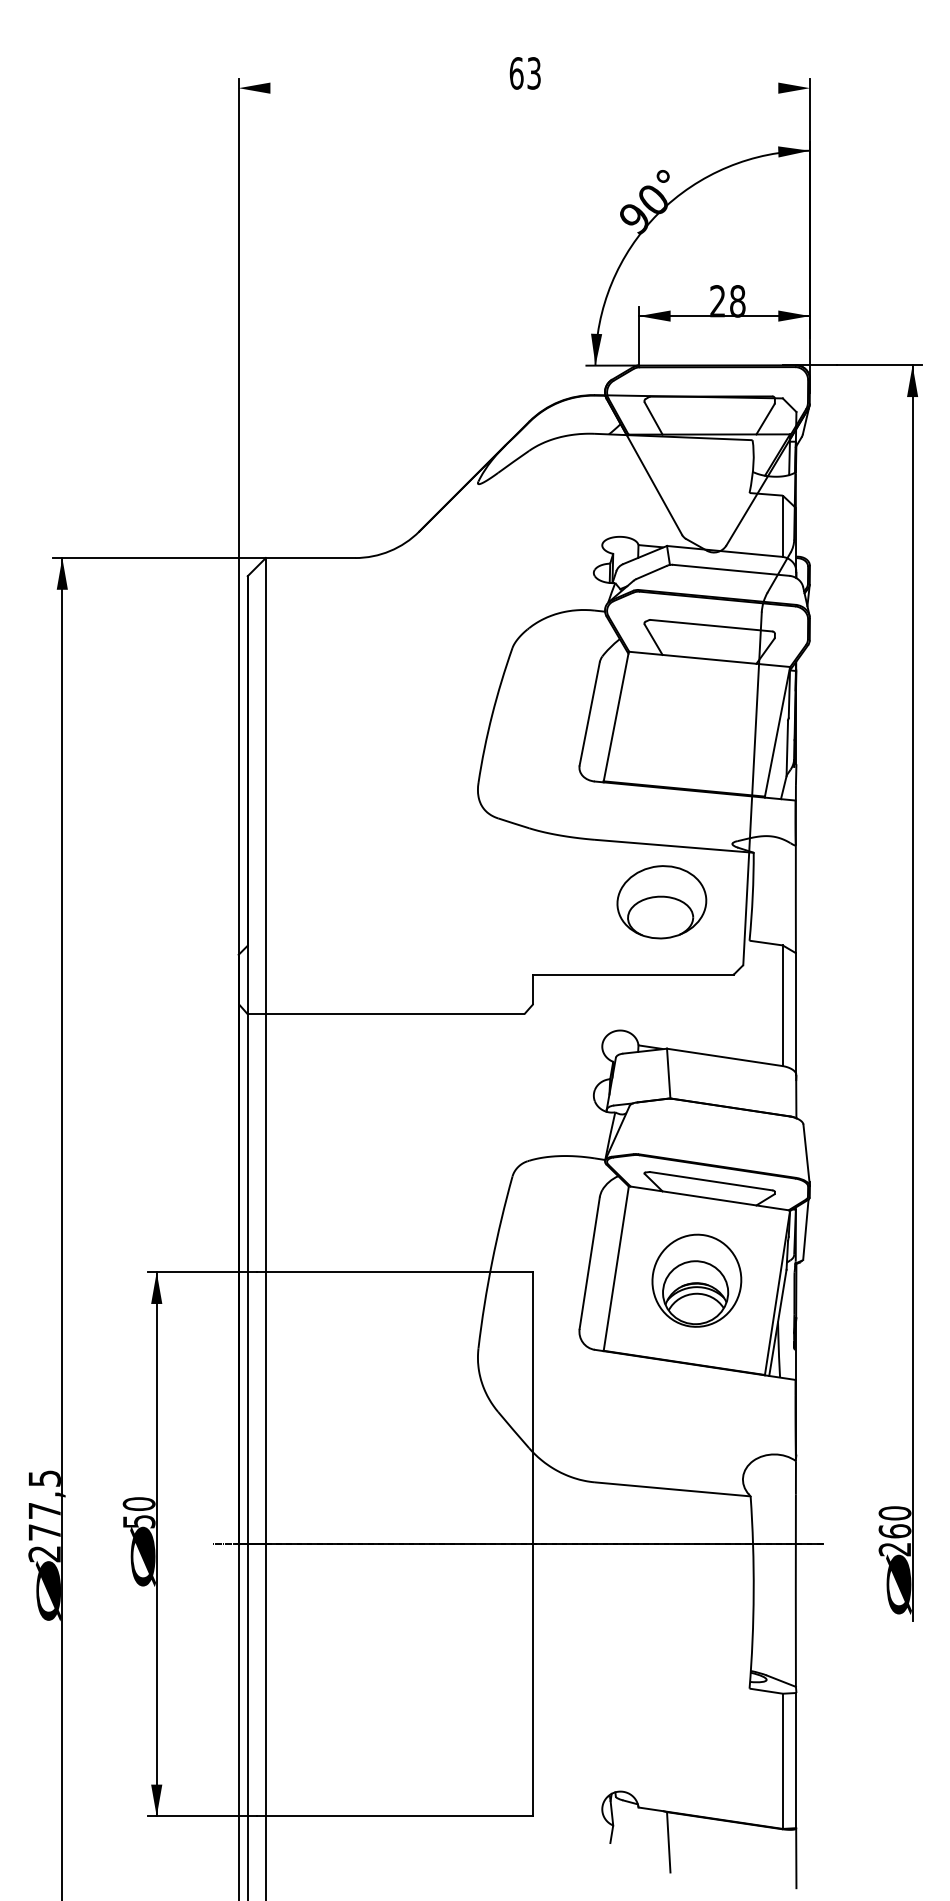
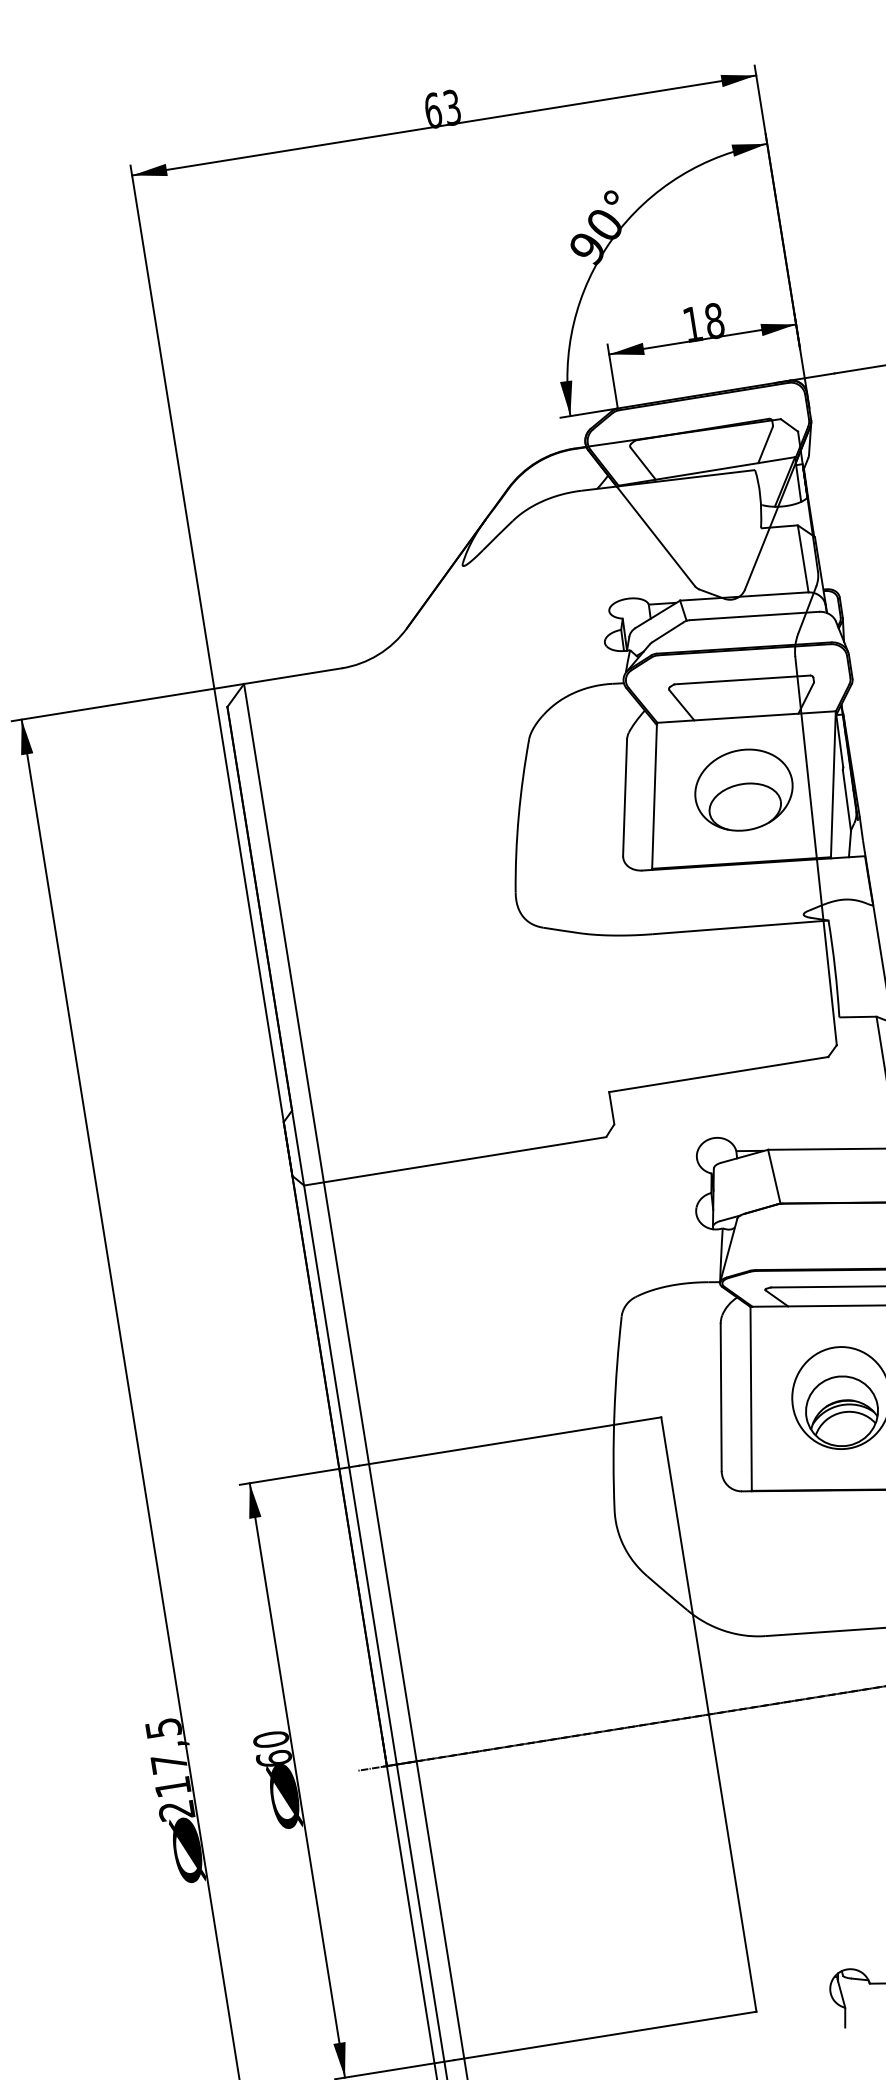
line: (524, 88) -> (444, 125), added
text: (717, 301) -> (692, 324), 28 -> 18
part: (661, 902) -> (743, 790), moved
text: (138, 1521) -> (273, 1758), 50 -> 60
text: (44, 1532) -> (172, 1787), 277,5 -> 217,5

